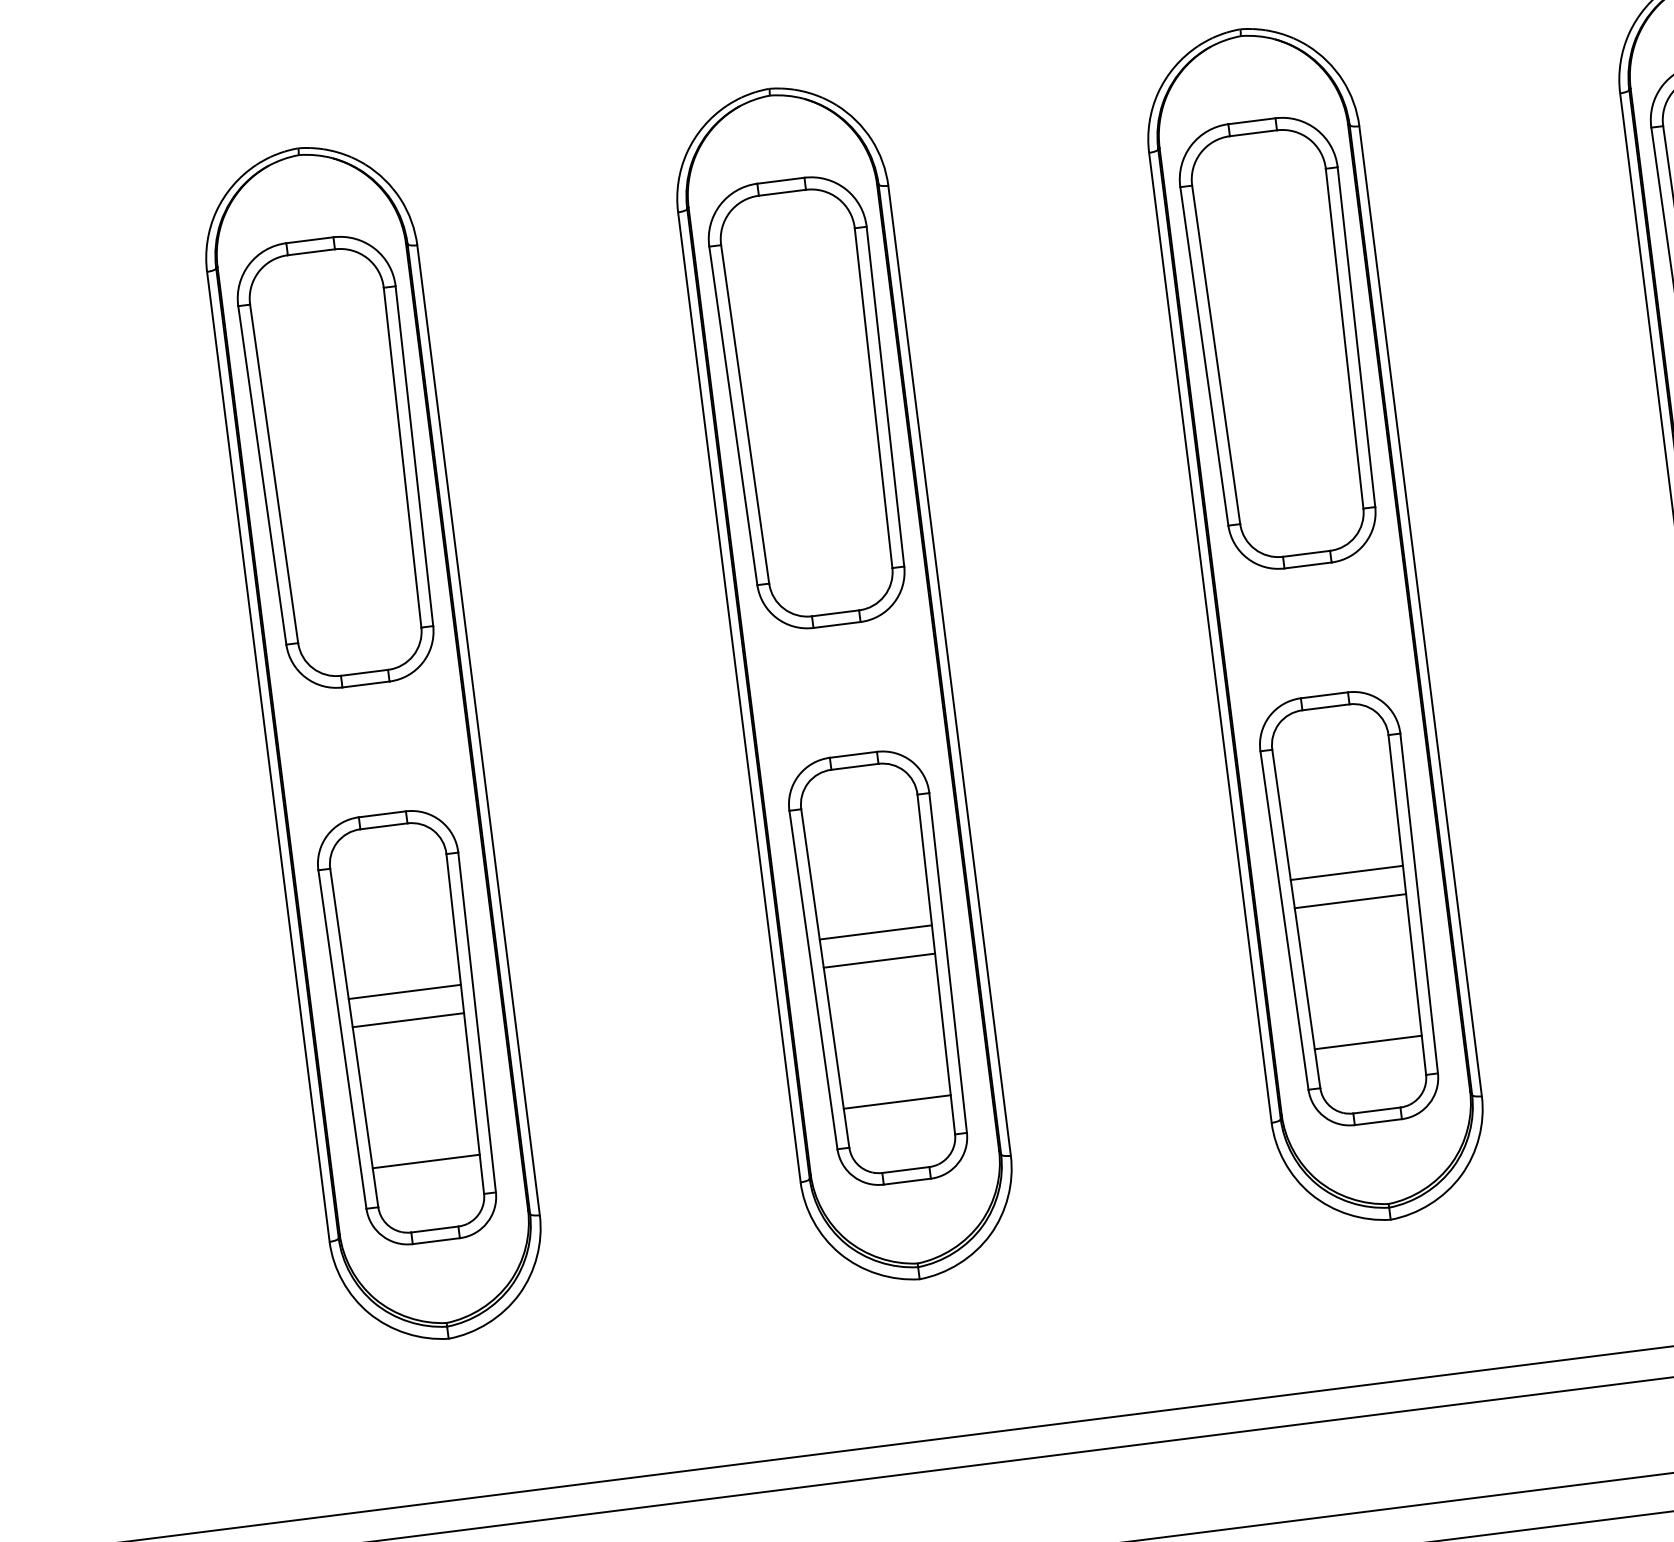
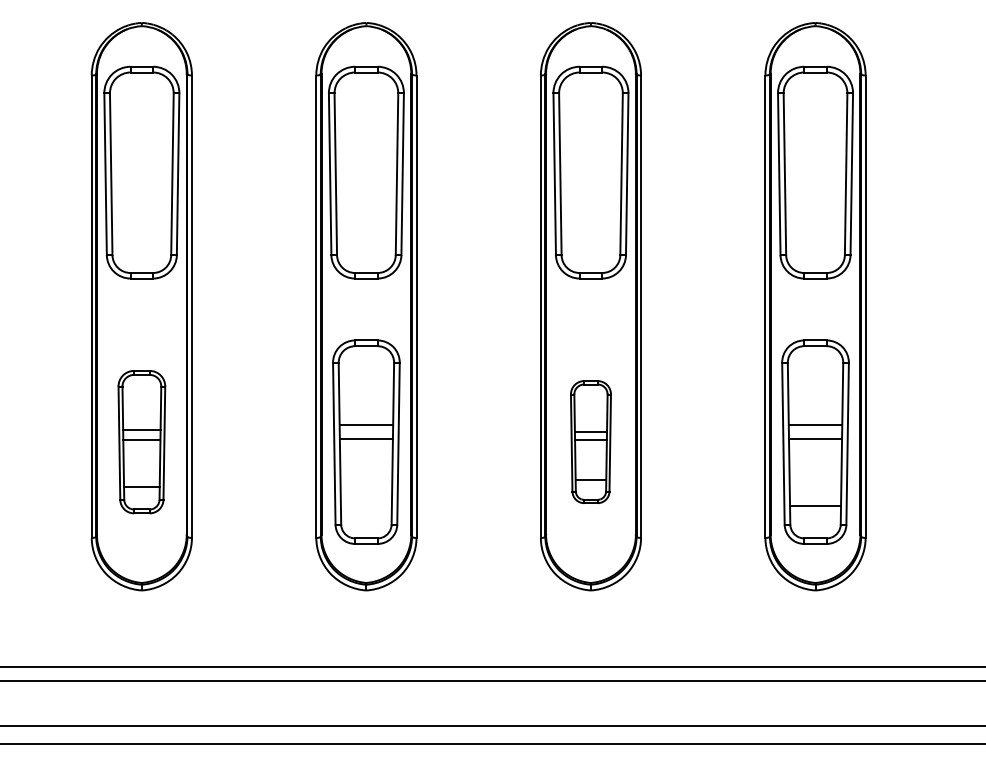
part: (1350, 907) -> (590, 441), size x0.6
part: (408, 1026) -> (141, 441), size x0.7
line: (895, 1101) -> (365, 505), removed

